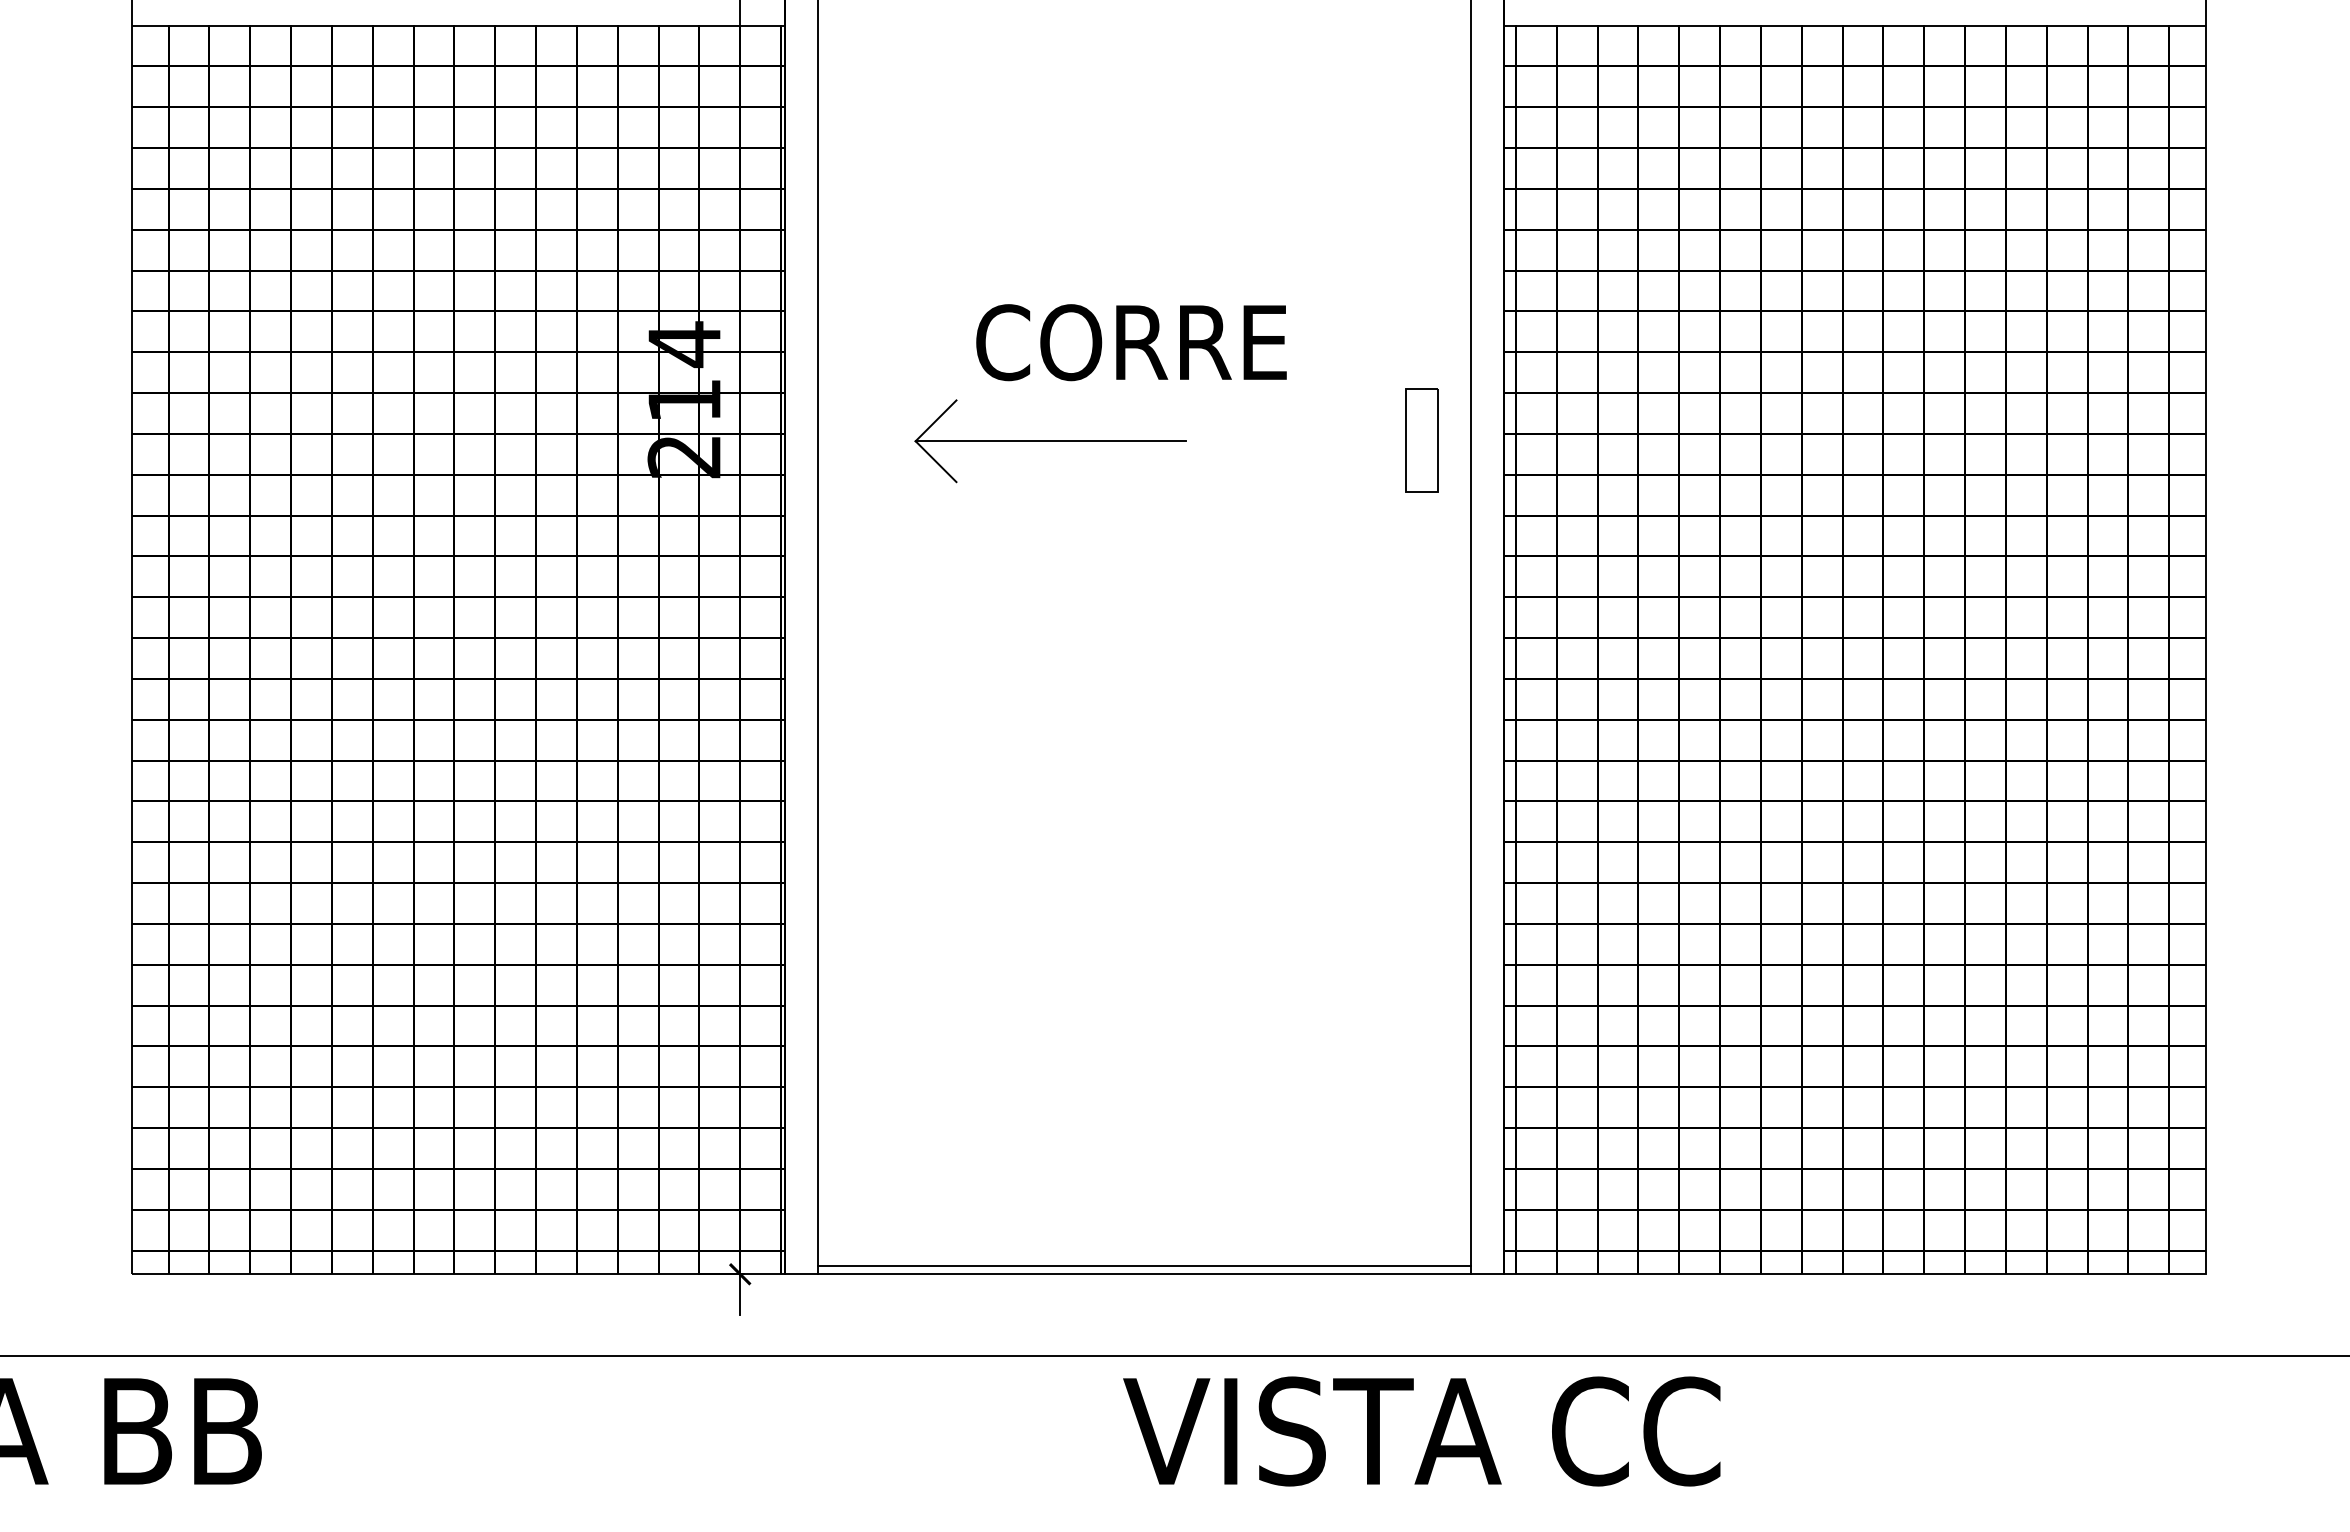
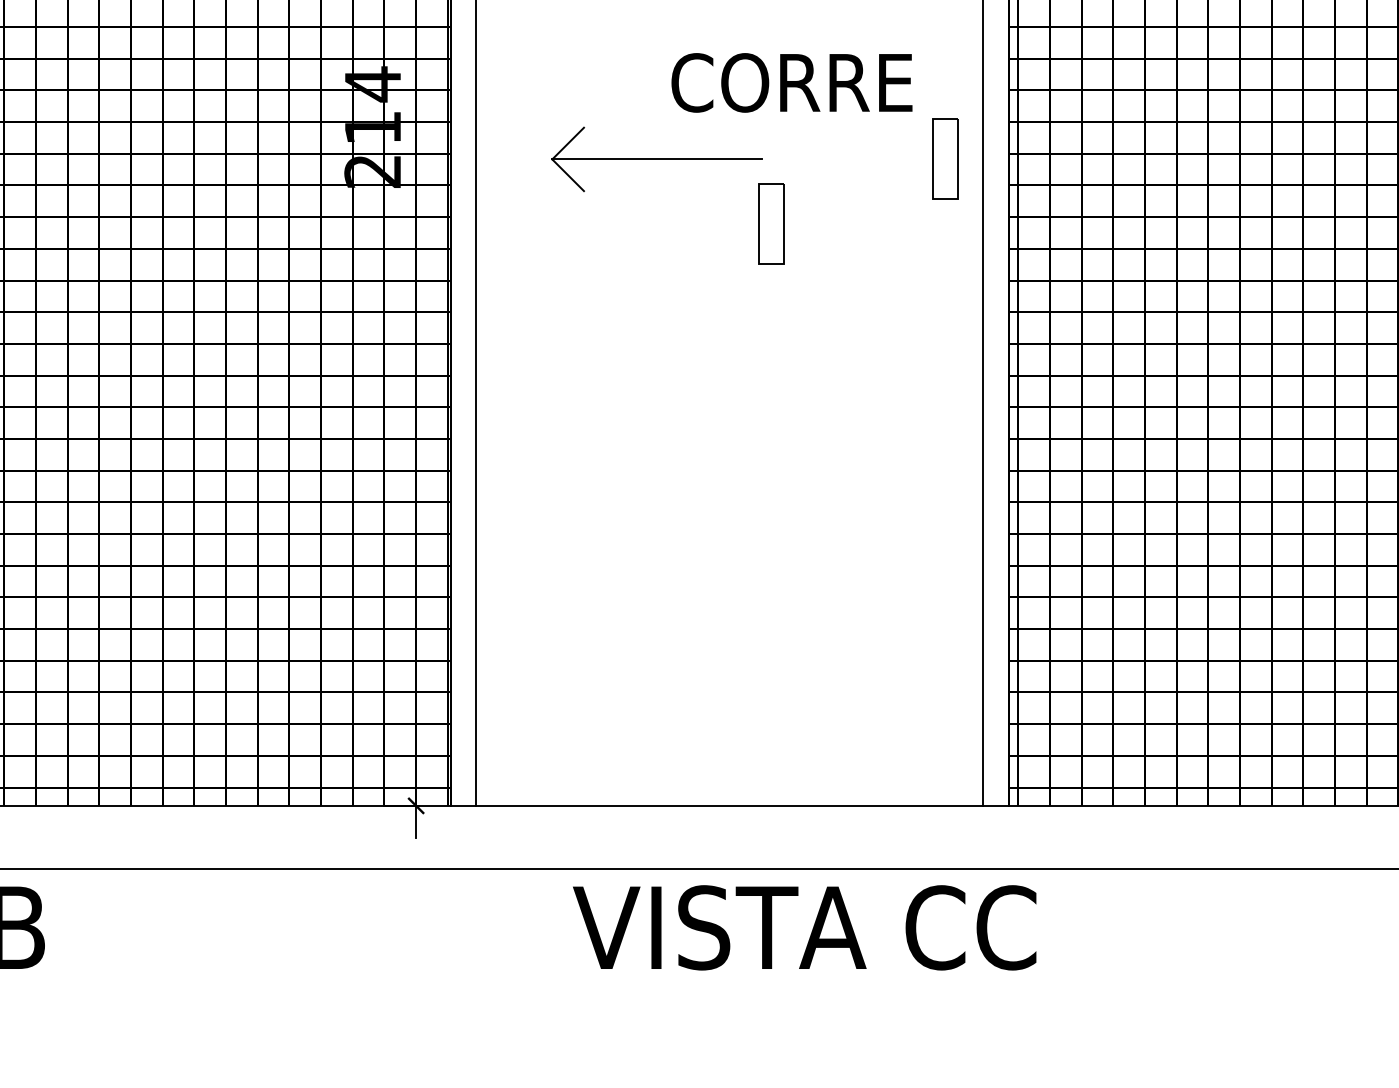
text: (1131, 342) -> (791, 82), moved
part: (1197, 524) -> (771, 224), added
line: (1144, 1266) -> (729, 799), removed
text: (1421, 1431) -> (804, 927), moved

